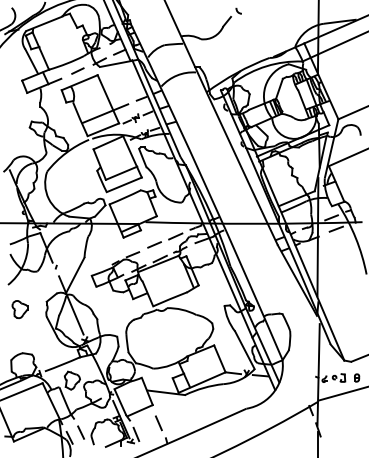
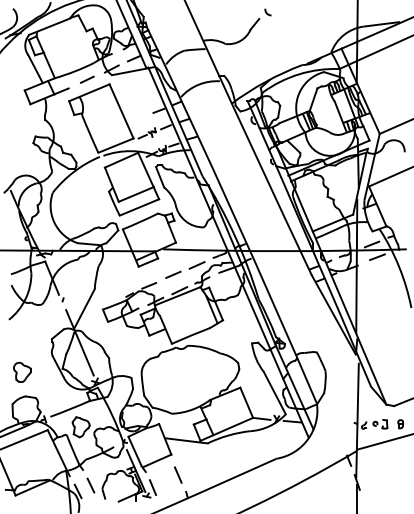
line: (104, 113) -> (117, 127), removed
part: (20, 308) -> (22, 371), moved

